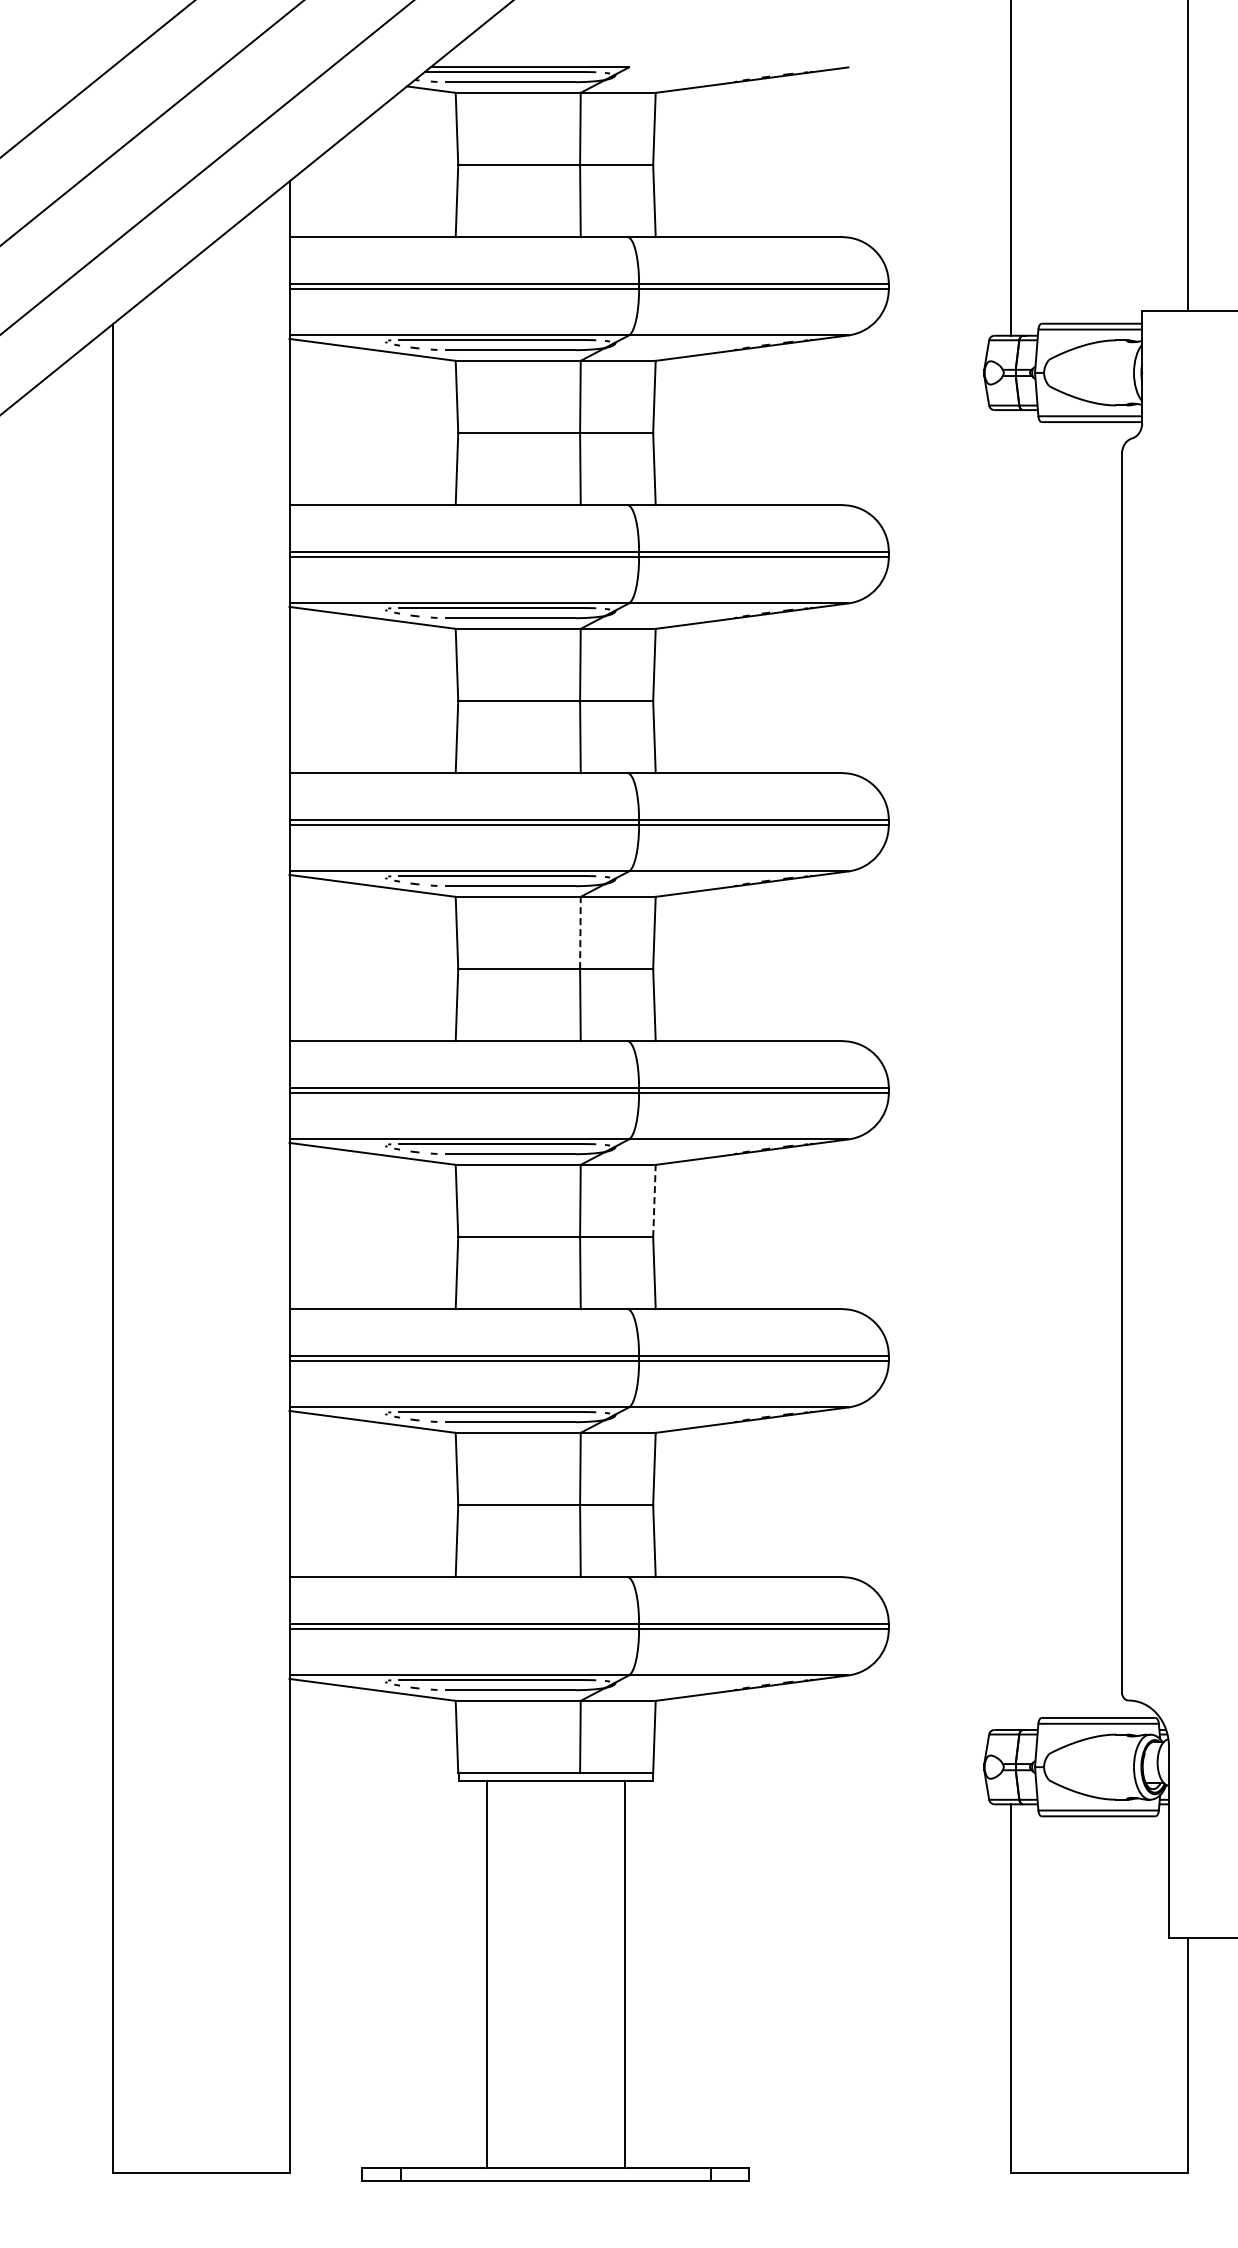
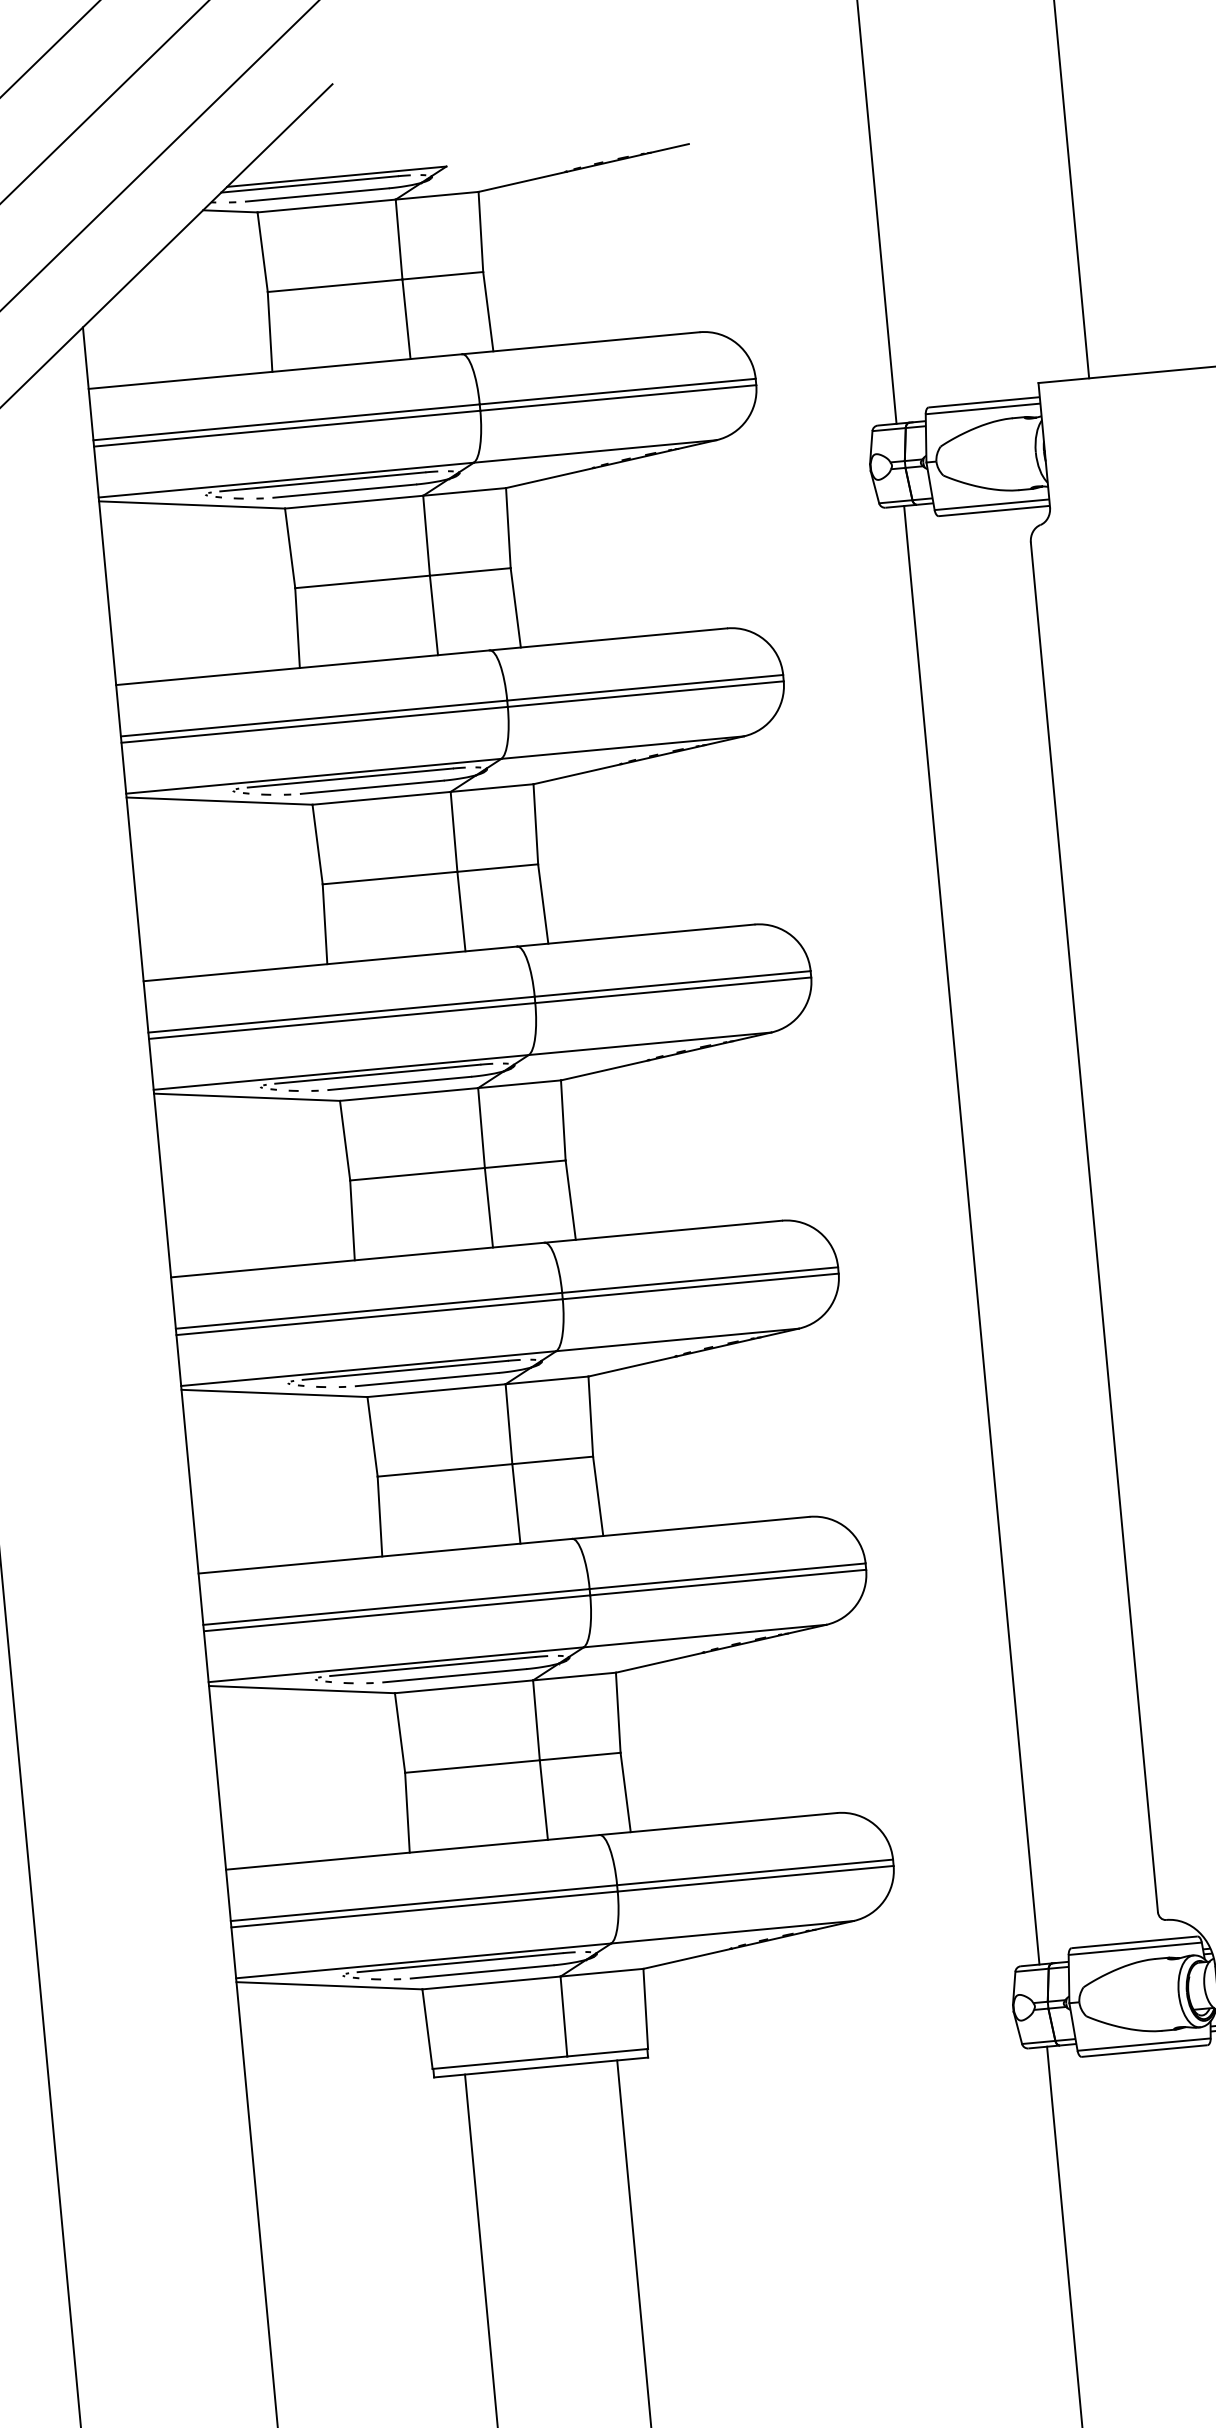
line: (580, 932) -> (481, 1127), dashed -> solid
line: (1011, 1069) -> (971, 1234), added
line: (654, 1200) -> (590, 1416), dashed -> solid

